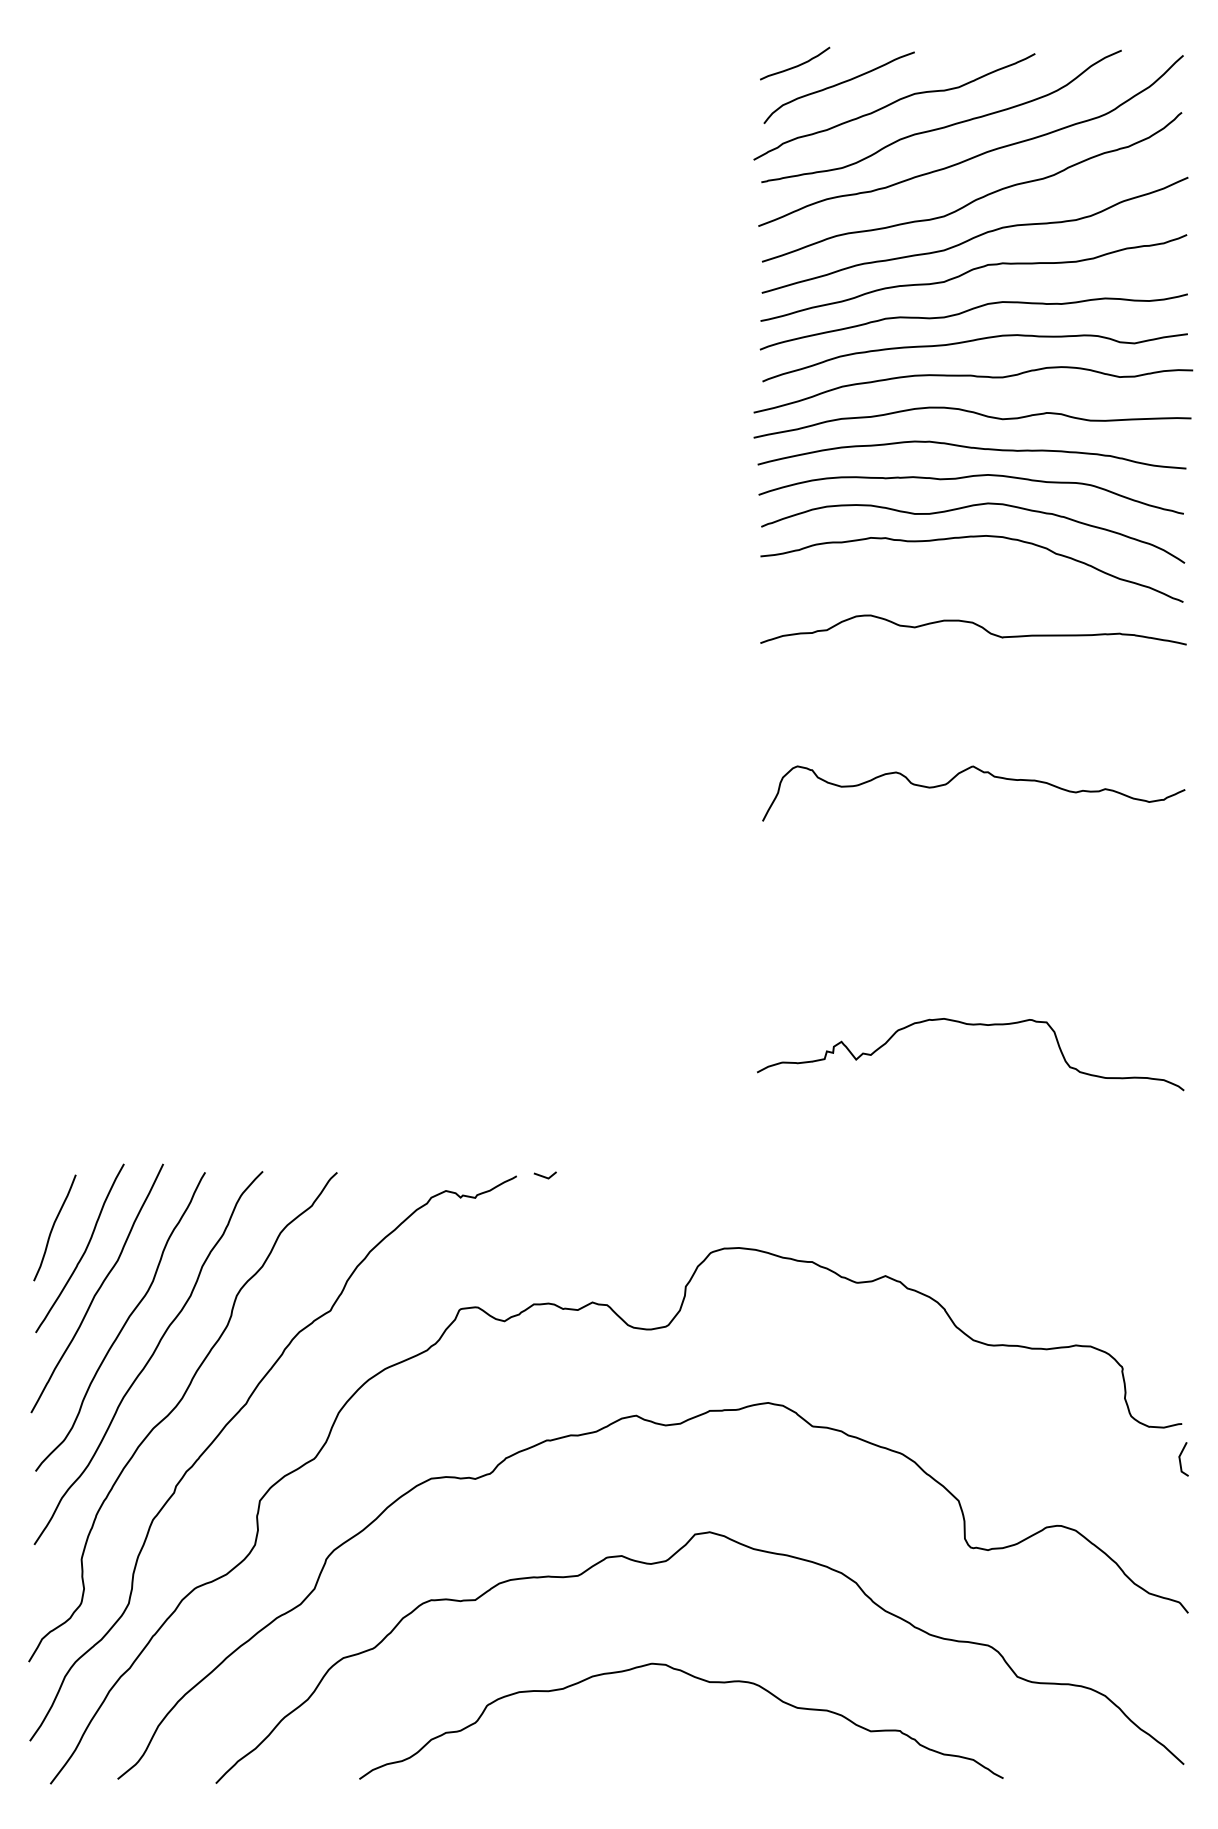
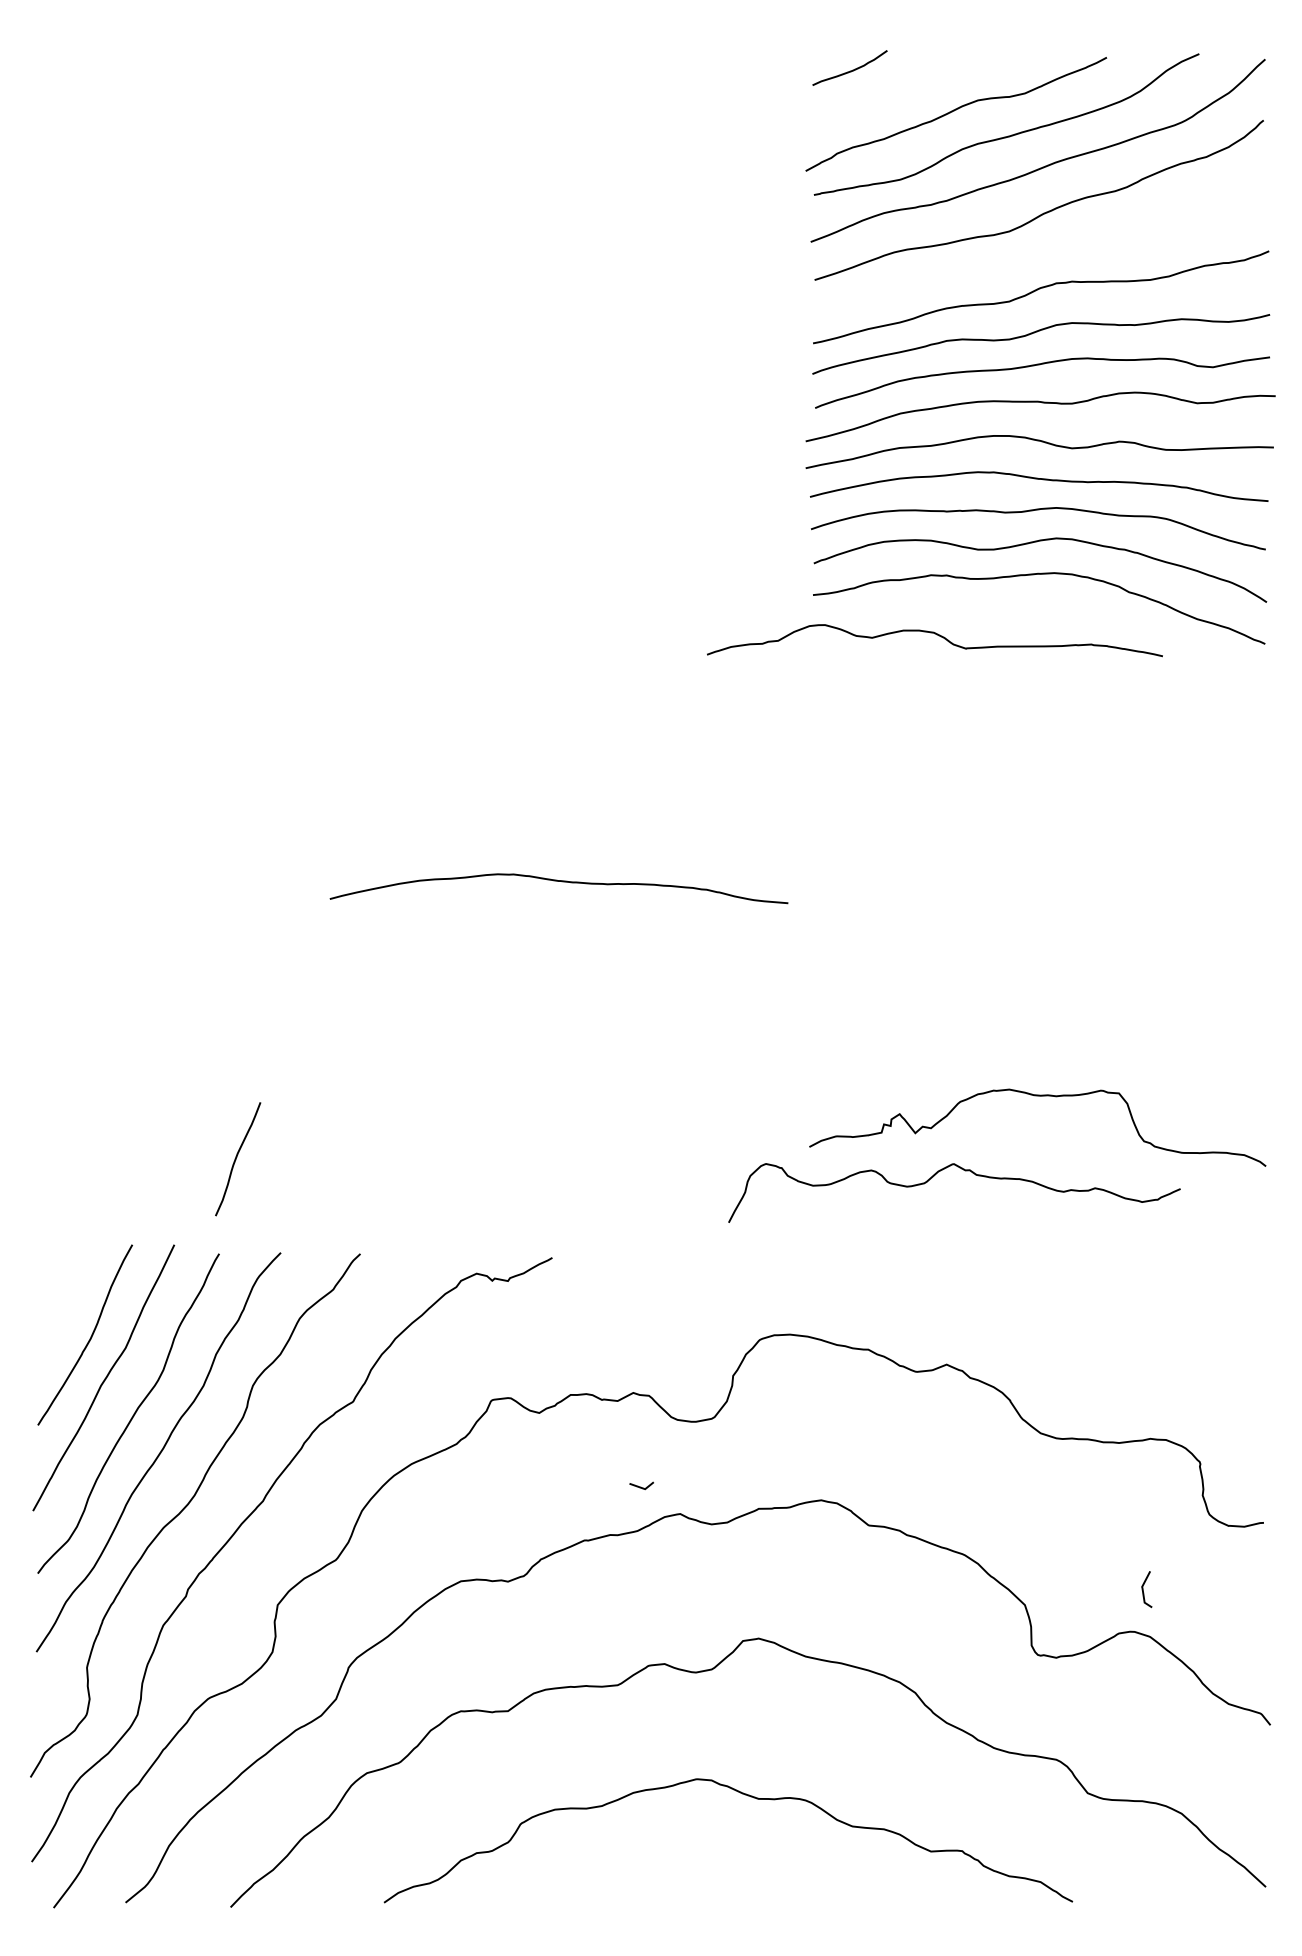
curve: (838, 85) -> (896, 91), removed
curve: (974, 236) -> (1041, 252), removed
curve: (975, 625) -> (937, 635), moved
curve: (983, 773) -> (964, 1171), moved
curve: (522, 824) -> (558, 881), added
line: (543, 1175) -> (639, 1485), moved
curve: (54, 1226) -> (237, 1157), moved
line: (1180, 1459) -> (1143, 1589), moved

